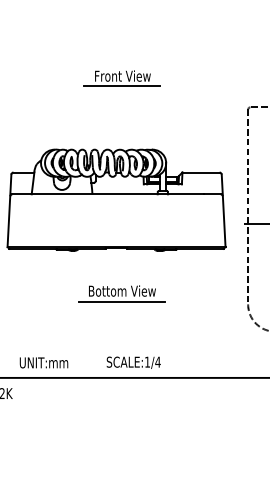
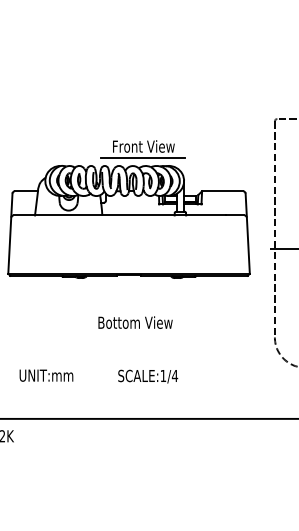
part: (121, 78) -> (142, 149), moved
line: (121, 302) -> (134, 335), removed
text: (43, 362) -> (45, 375), moved
text: (133, 362) -> (147, 376), moved

